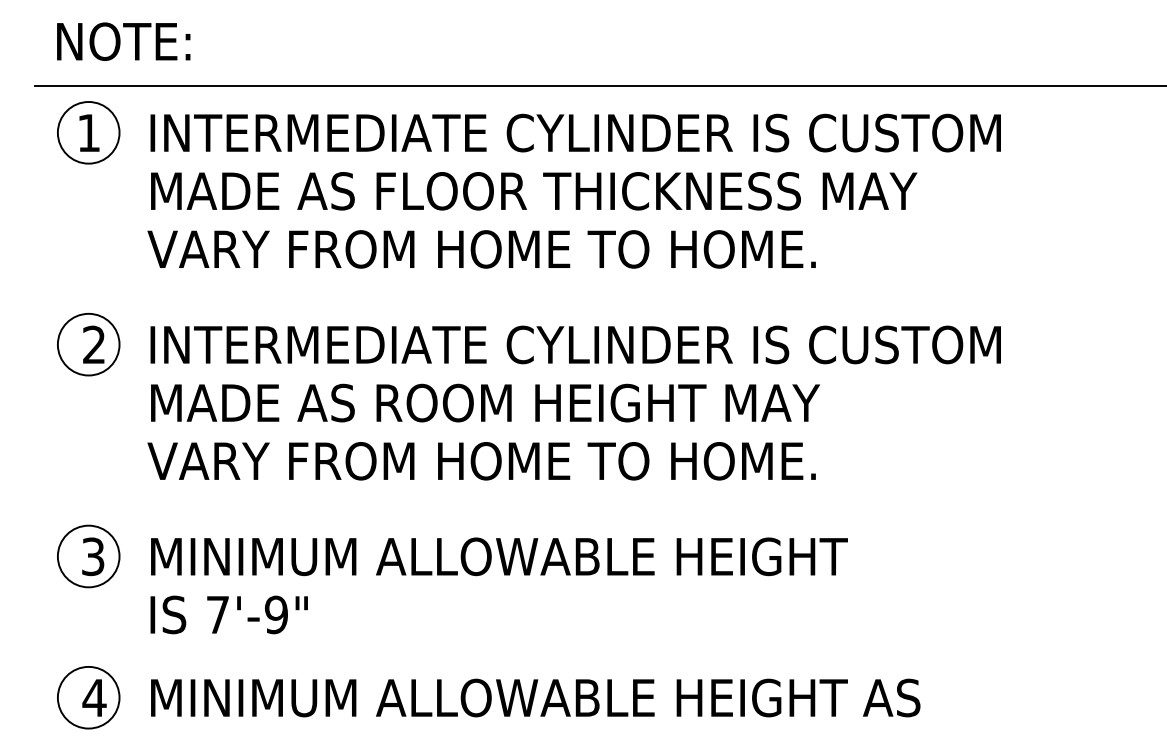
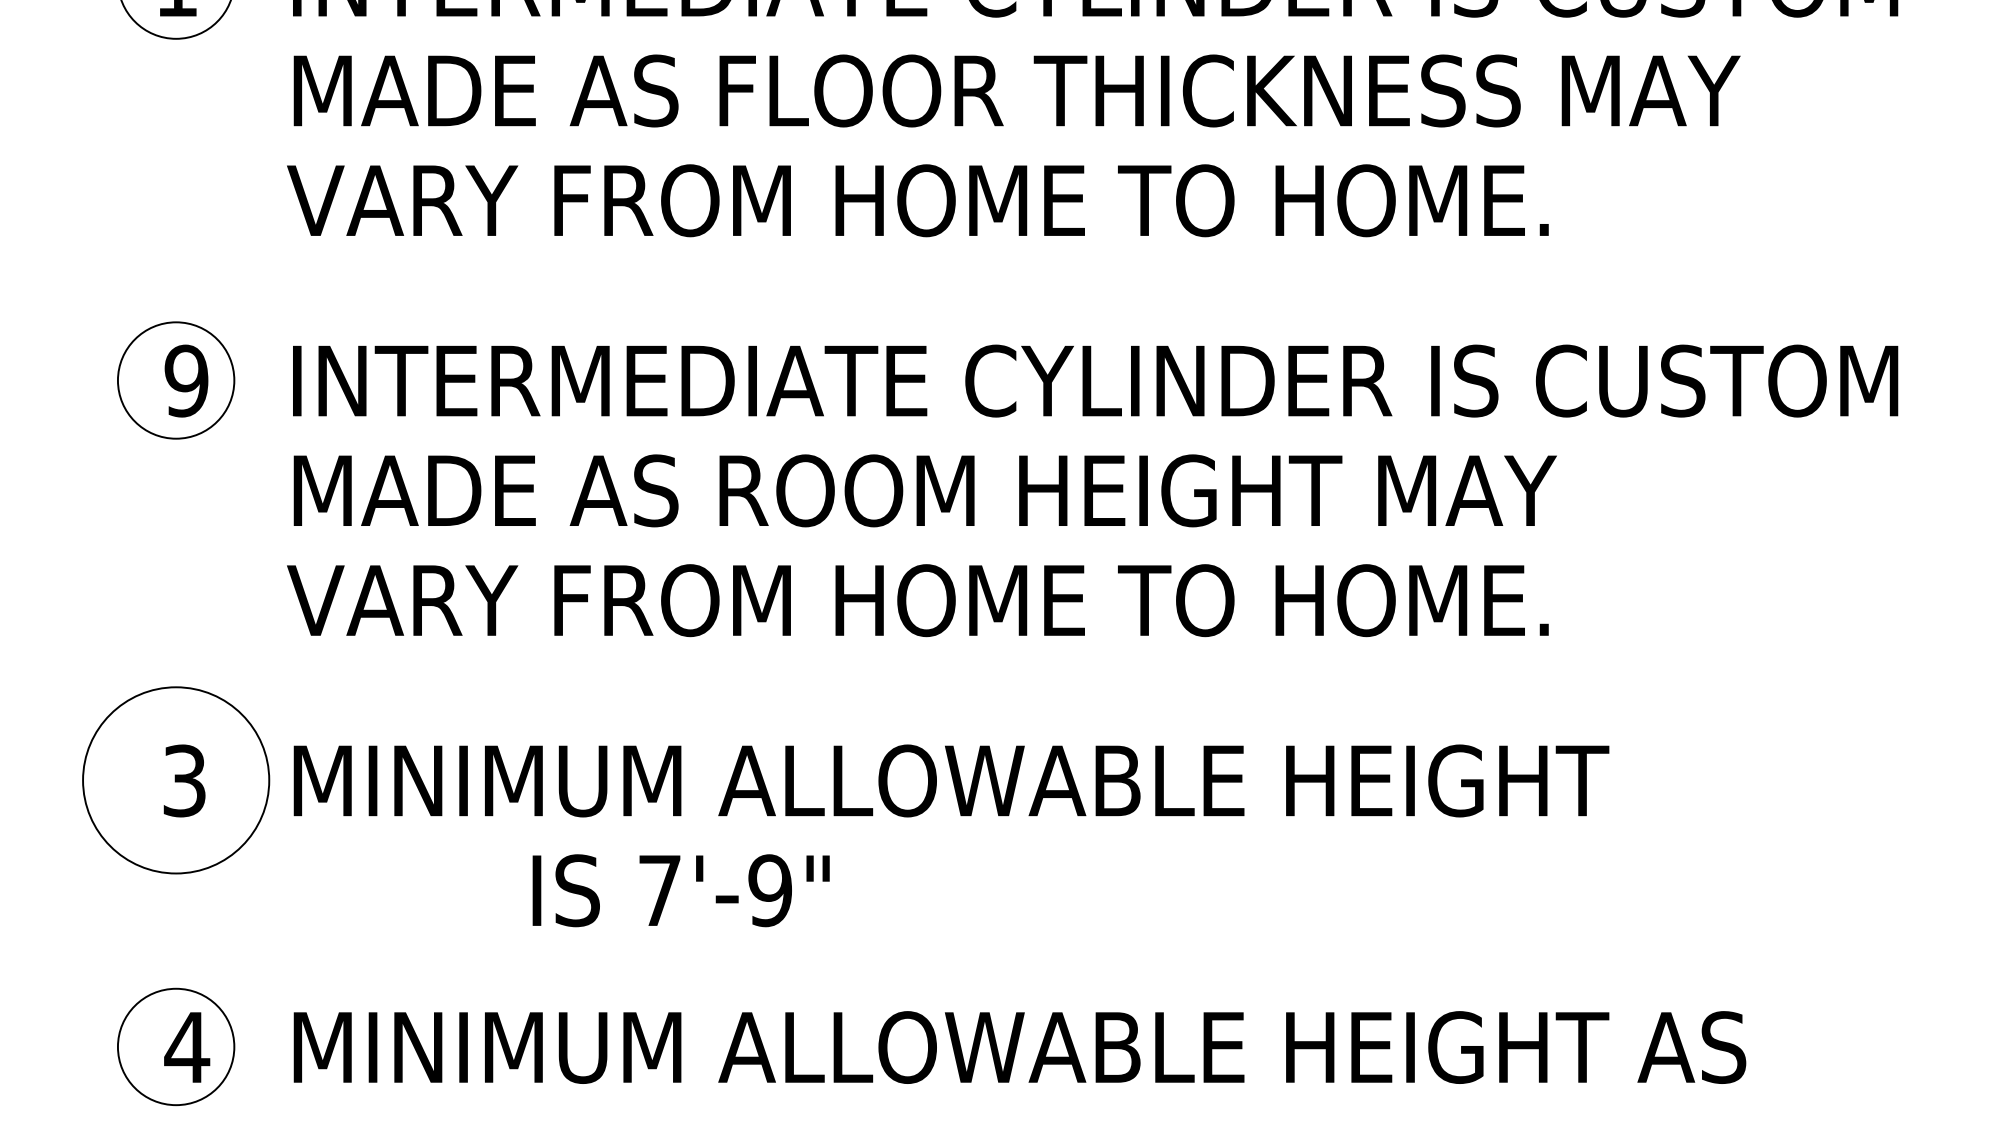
text: (93, 344) -> (185, 380), 2 -> 9
circle: (88, 556) -> (175, 780), size x1.6
text: (228, 614) -> (679, 889), moved

